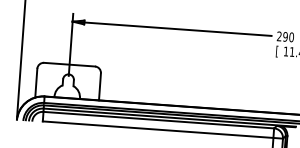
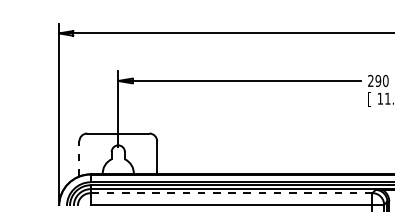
line: (36, 82) -> (79, 158), solid -> dashed
line: (158, 120) -> (231, 193), solid -> dashed

